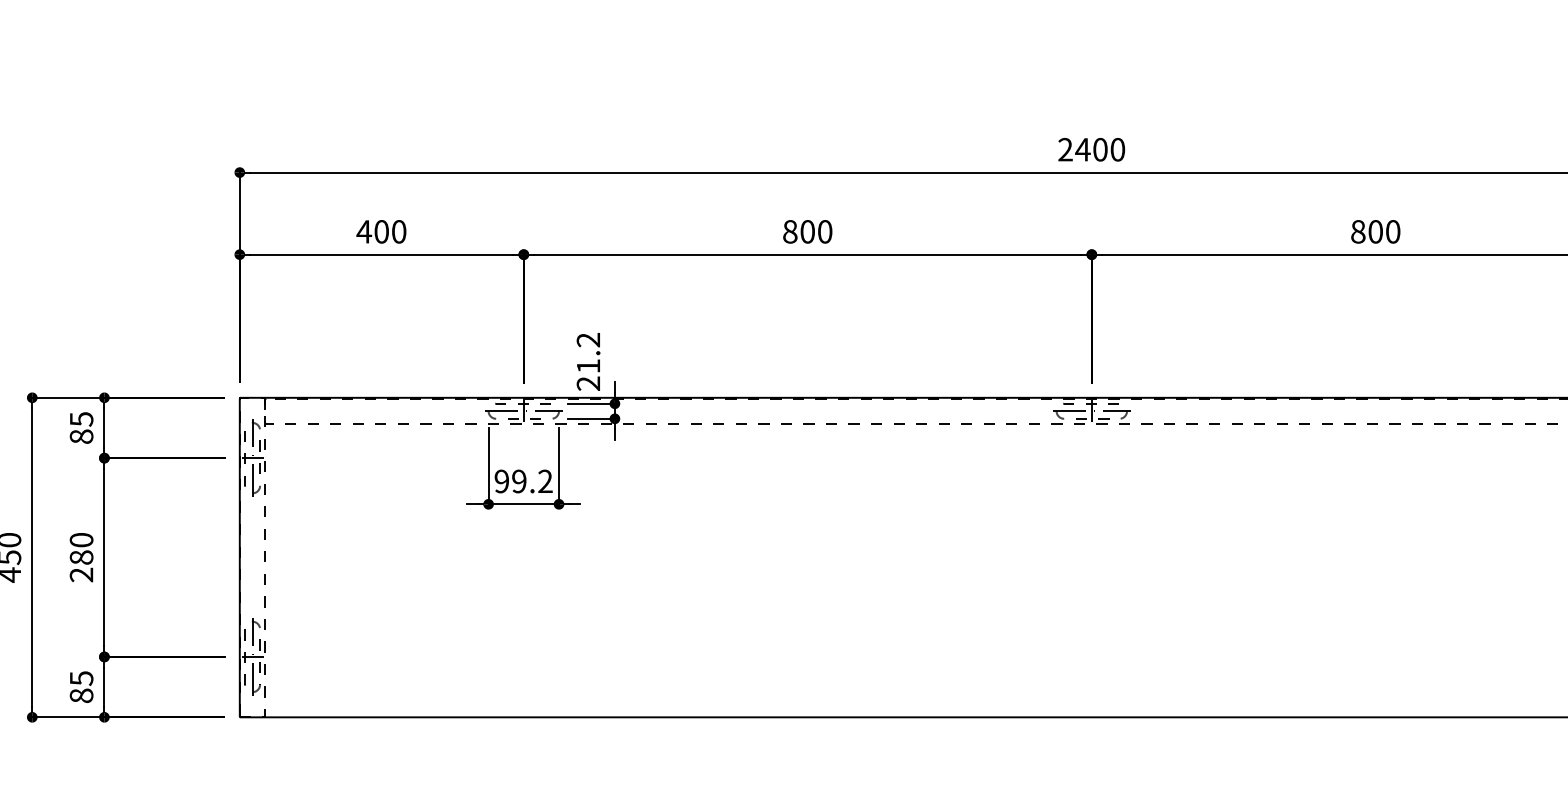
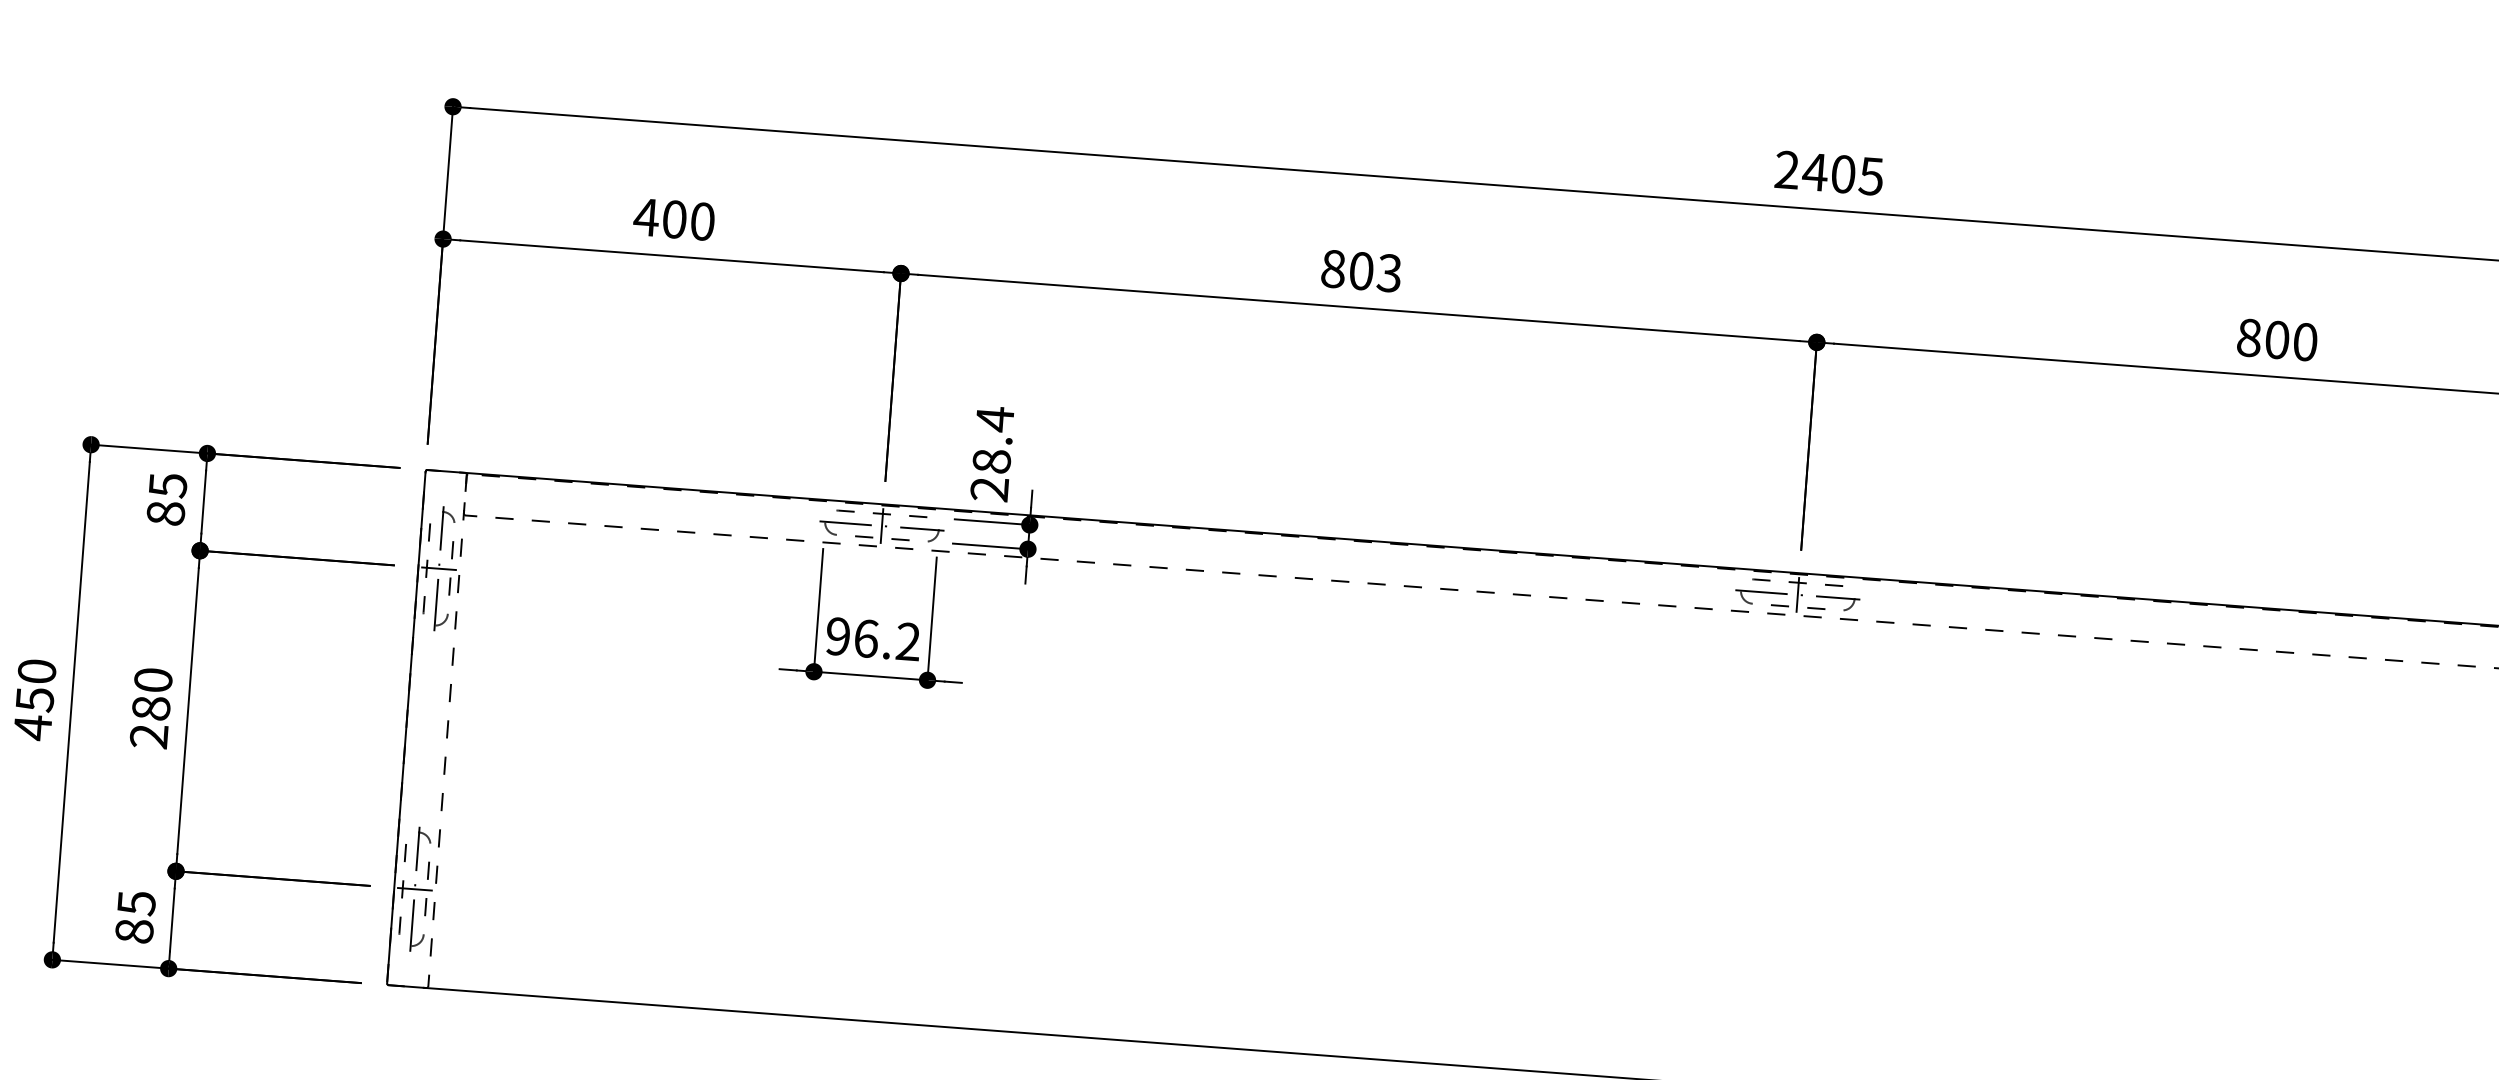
text: (1117, 149) -> (1870, 175), 2400 -> 2405
text: (824, 231) -> (1388, 272), 800 -> 803
text: (588, 352) -> (993, 439), 21.2 -> 28.4
text: (519, 481) -> (866, 638), 99.2 -> 96.2

